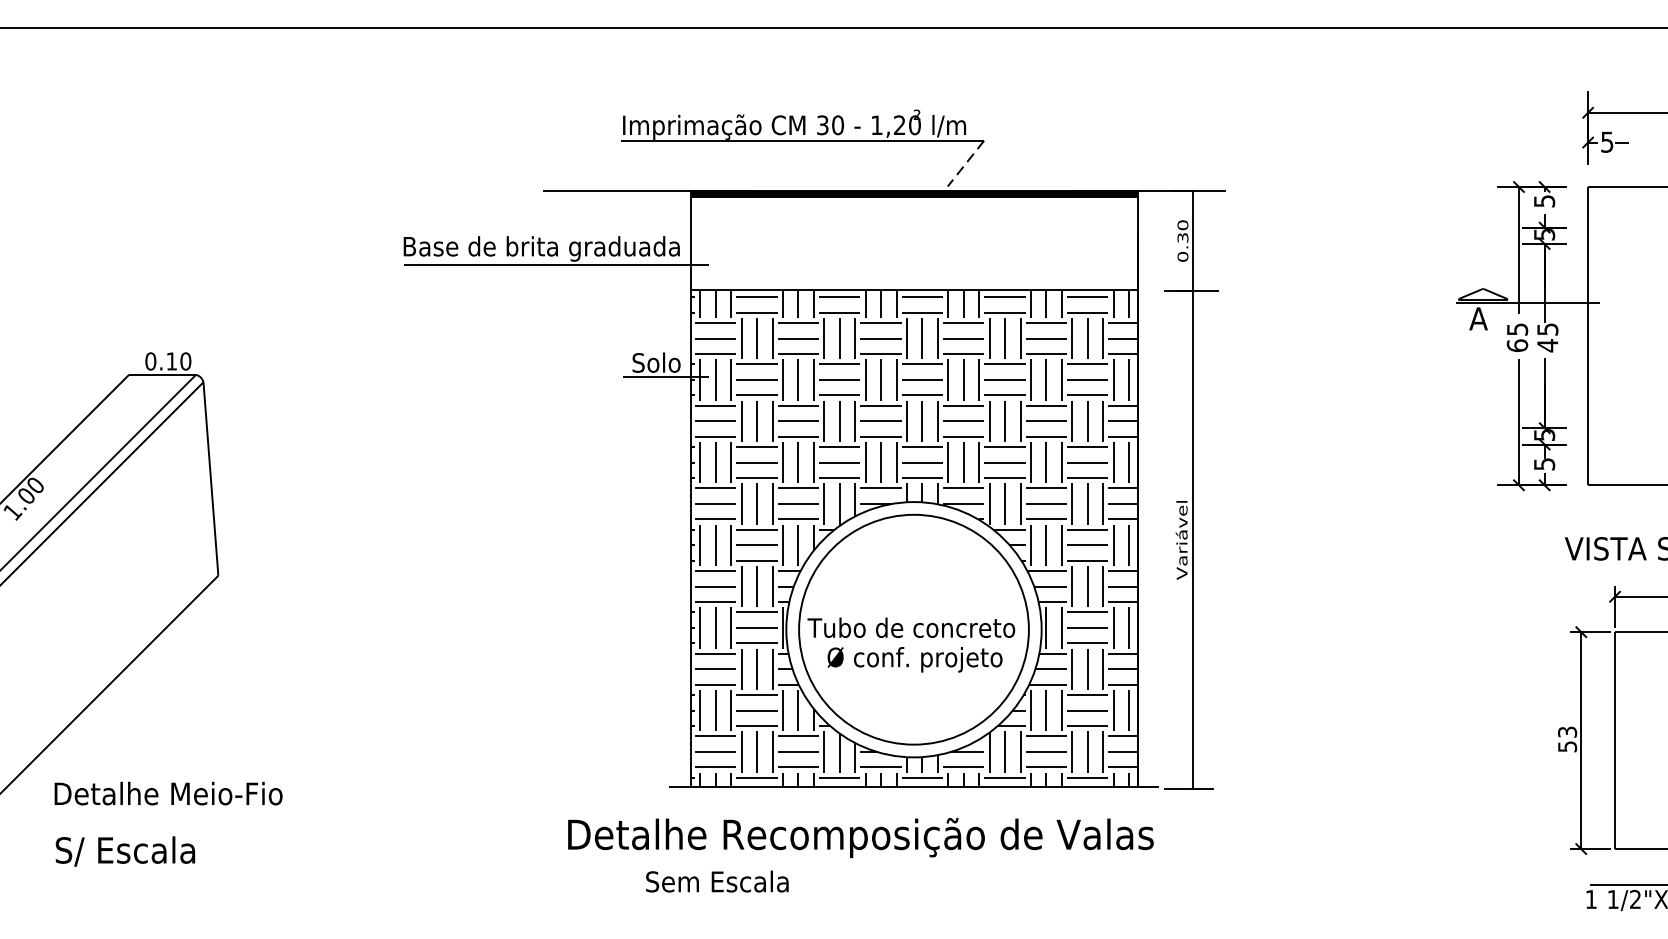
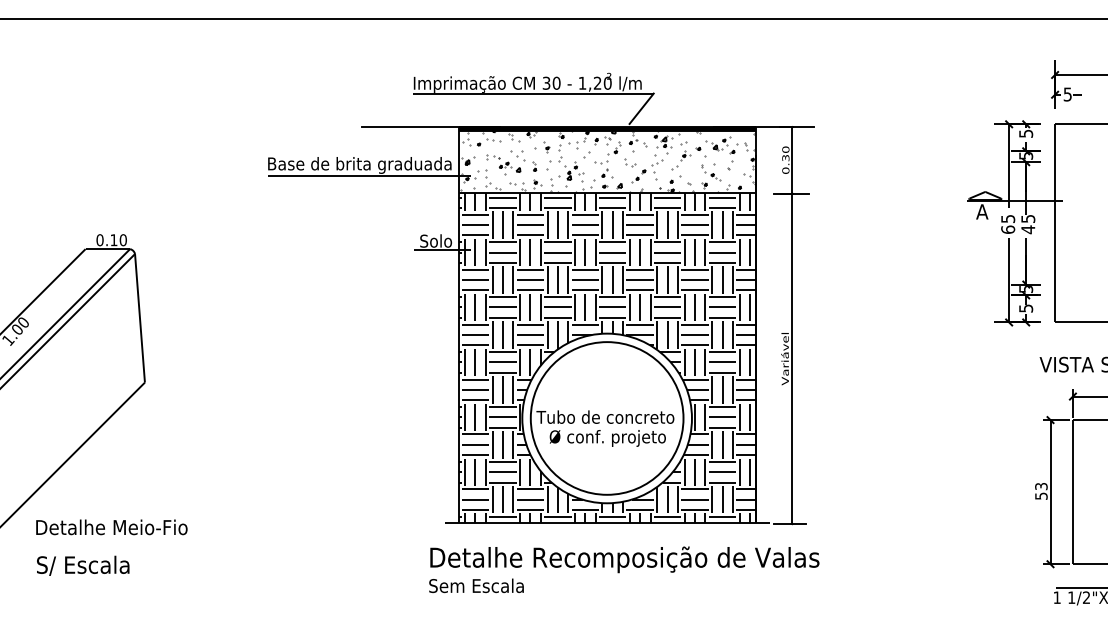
line: (965, 164) -> (641, 109), dashed -> solid
hatch: (914, 242) -> (607, 161), added
text: (860, 837) -> (624, 559), moved

